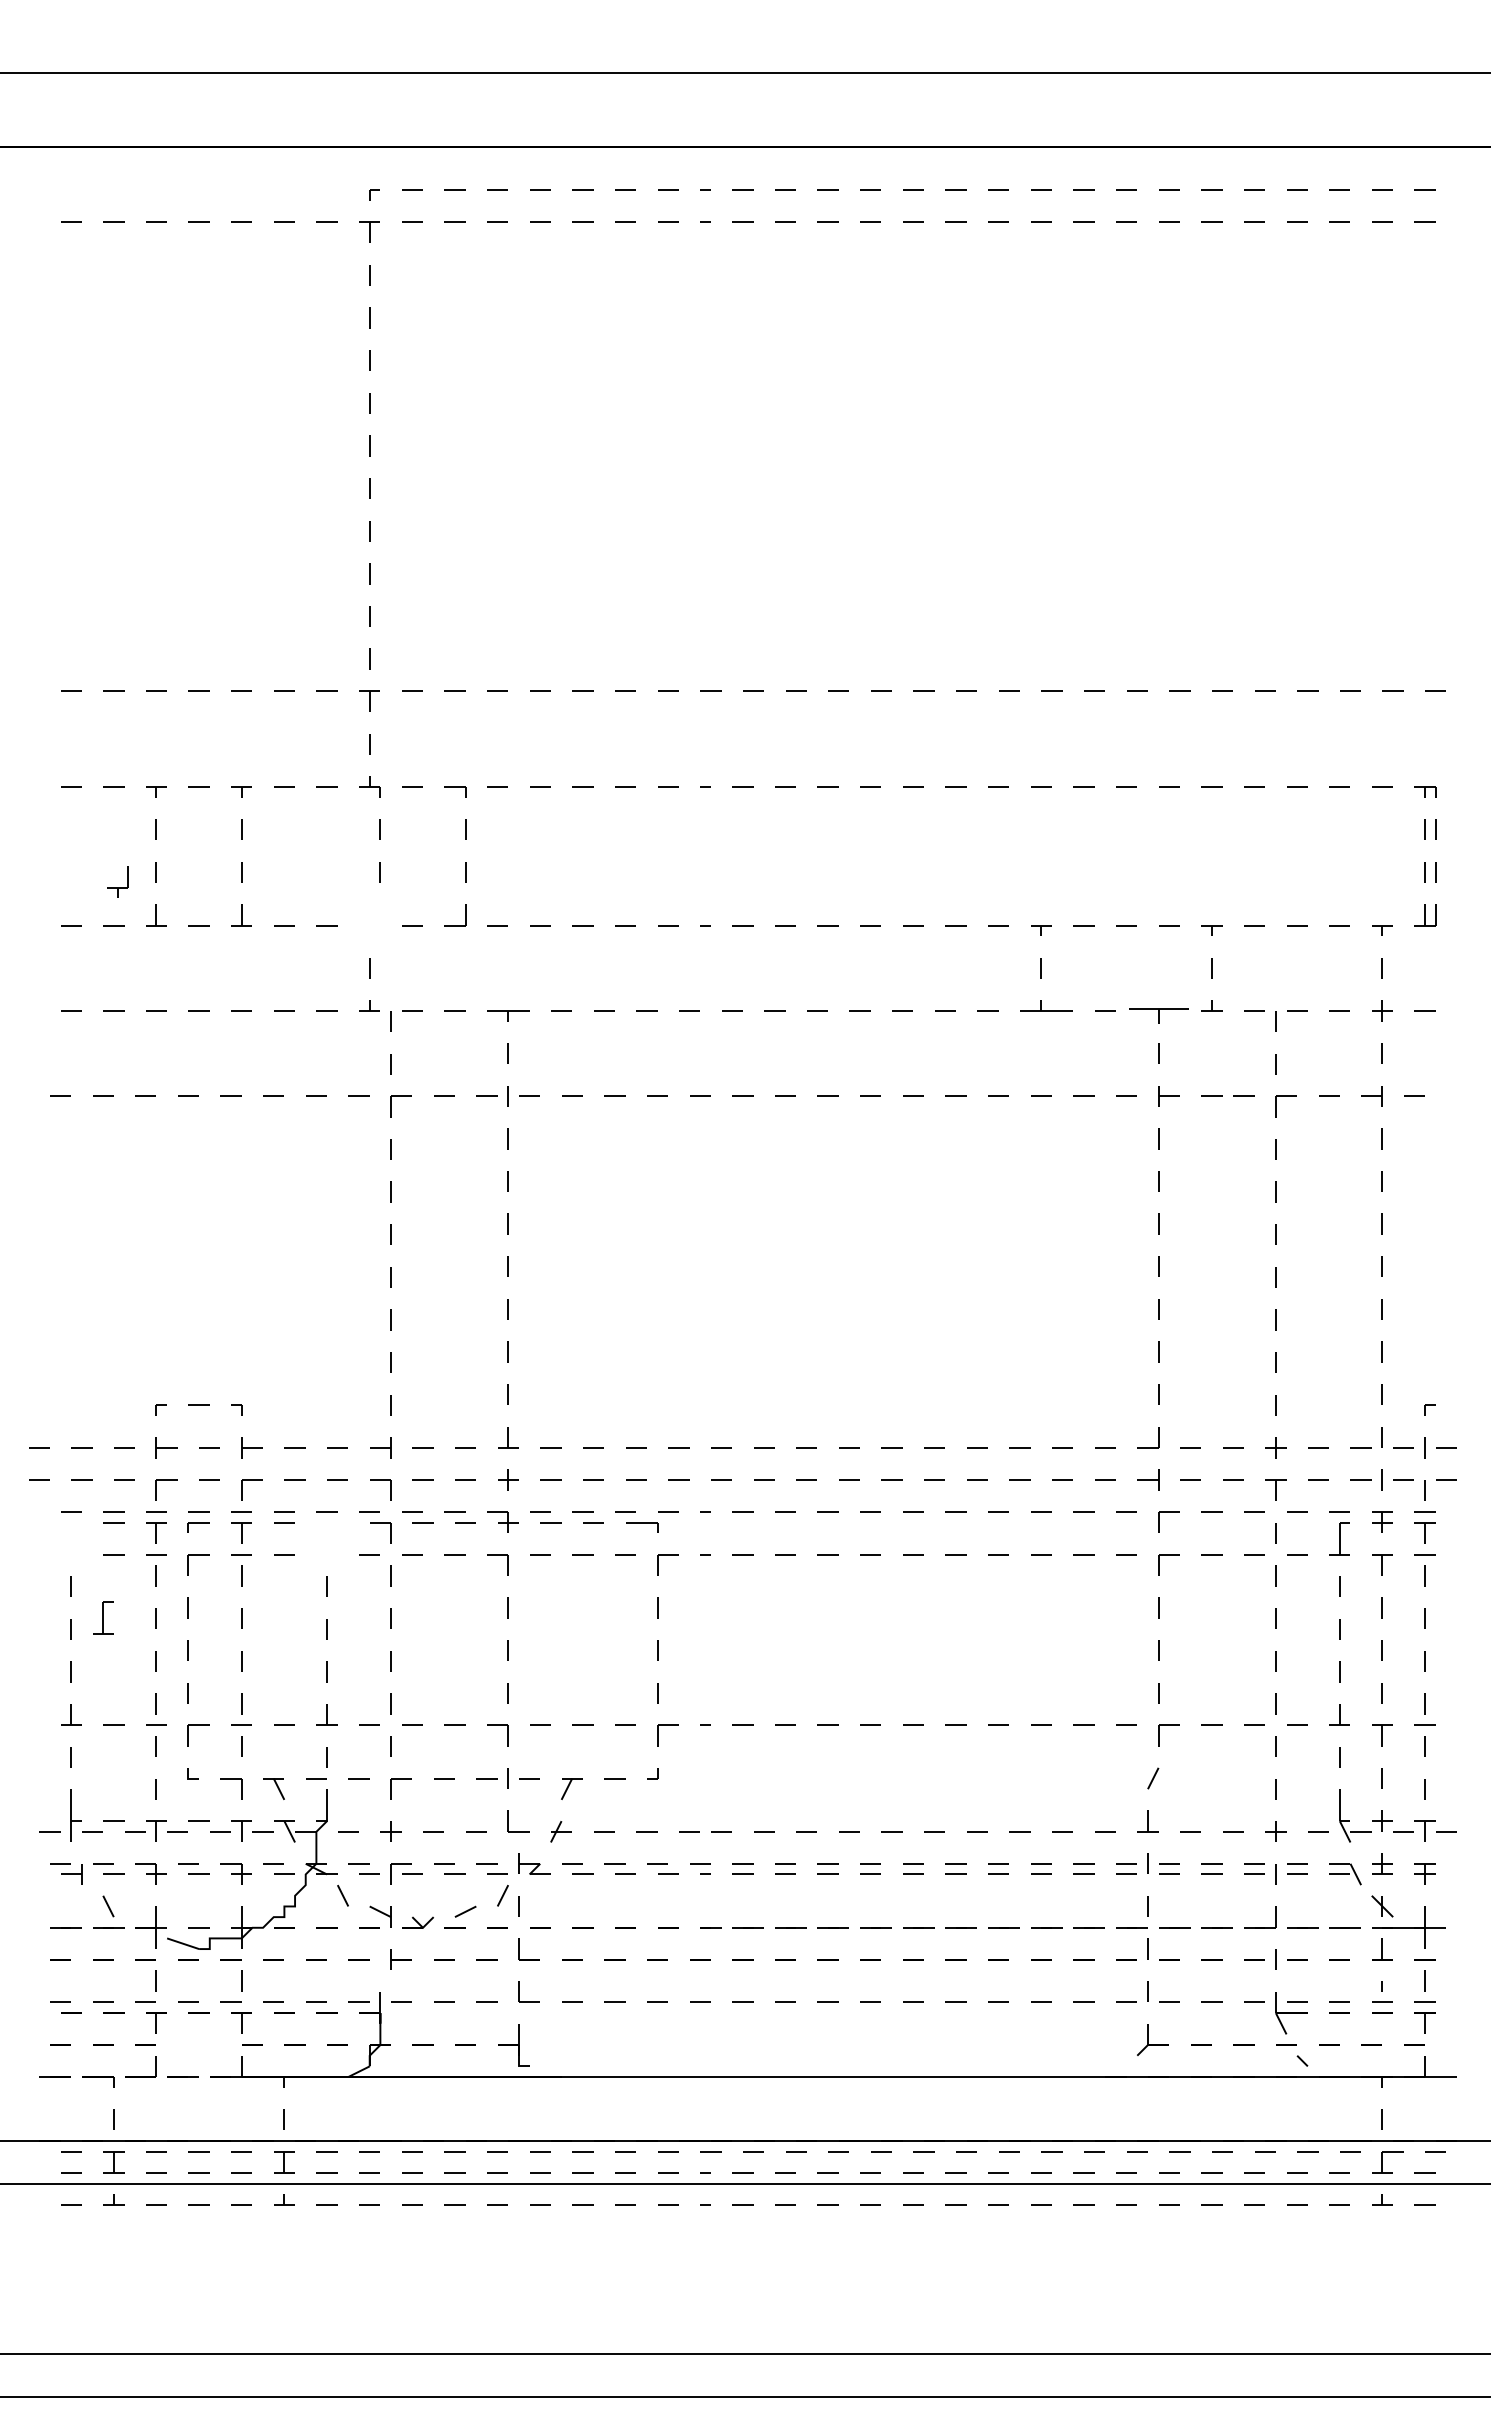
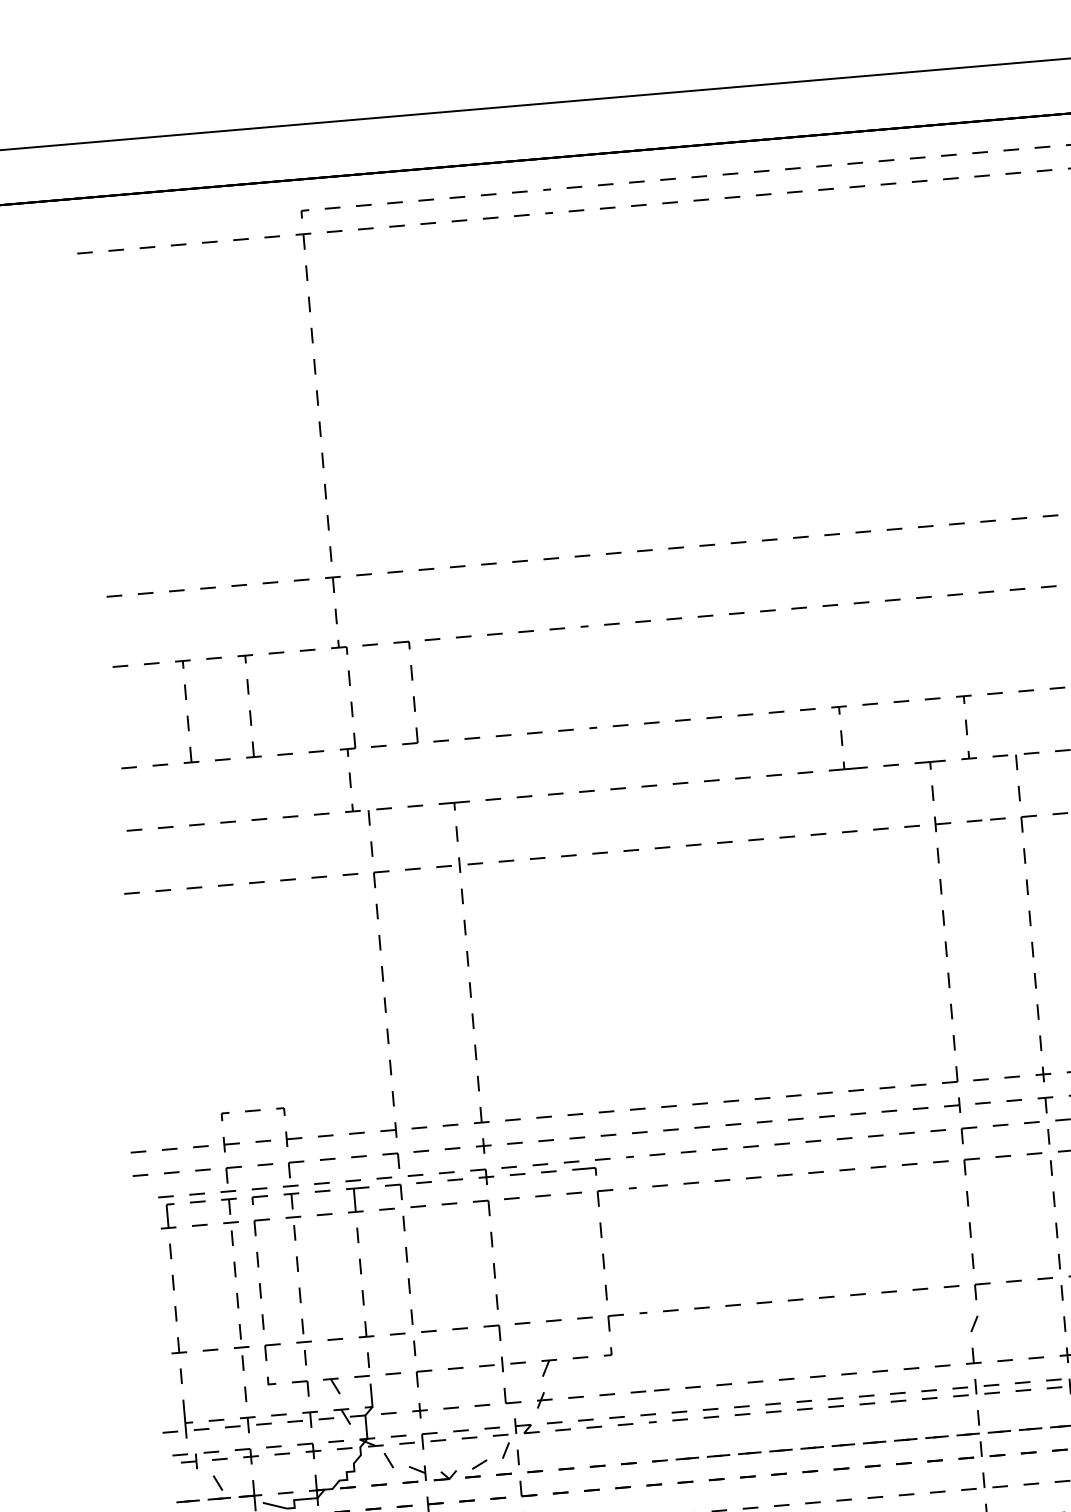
part: (117, 881) -> (347, 744), moved
part: (1158, 1015) -> (930, 765), size x0.71
part: (331, 1538) -> (358, 1199), added
part: (103, 1617) -> (167, 1216), moved

